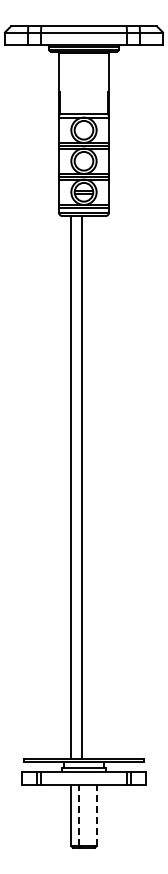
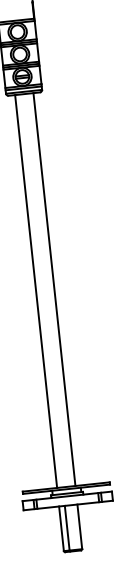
line: (81, 487) -> (54, 289), moved
line: (79, 815) -> (67, 528), dashed -> solid
line: (96, 815) -> (79, 526), dashed -> solid

